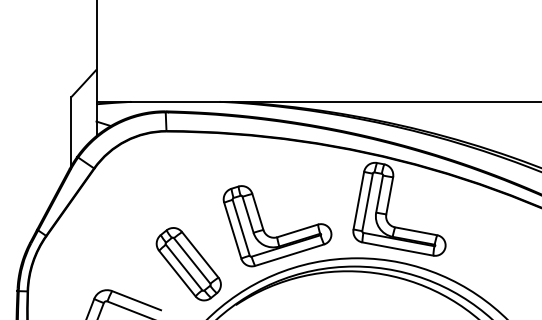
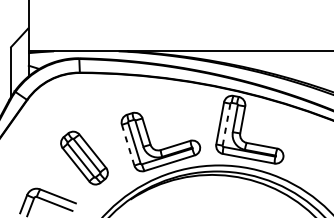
line: (367, 202) -> (226, 124), solid -> dashed
line: (232, 230) -> (128, 145), solid -> dashed
part: (188, 264) -> (84, 158), moved

